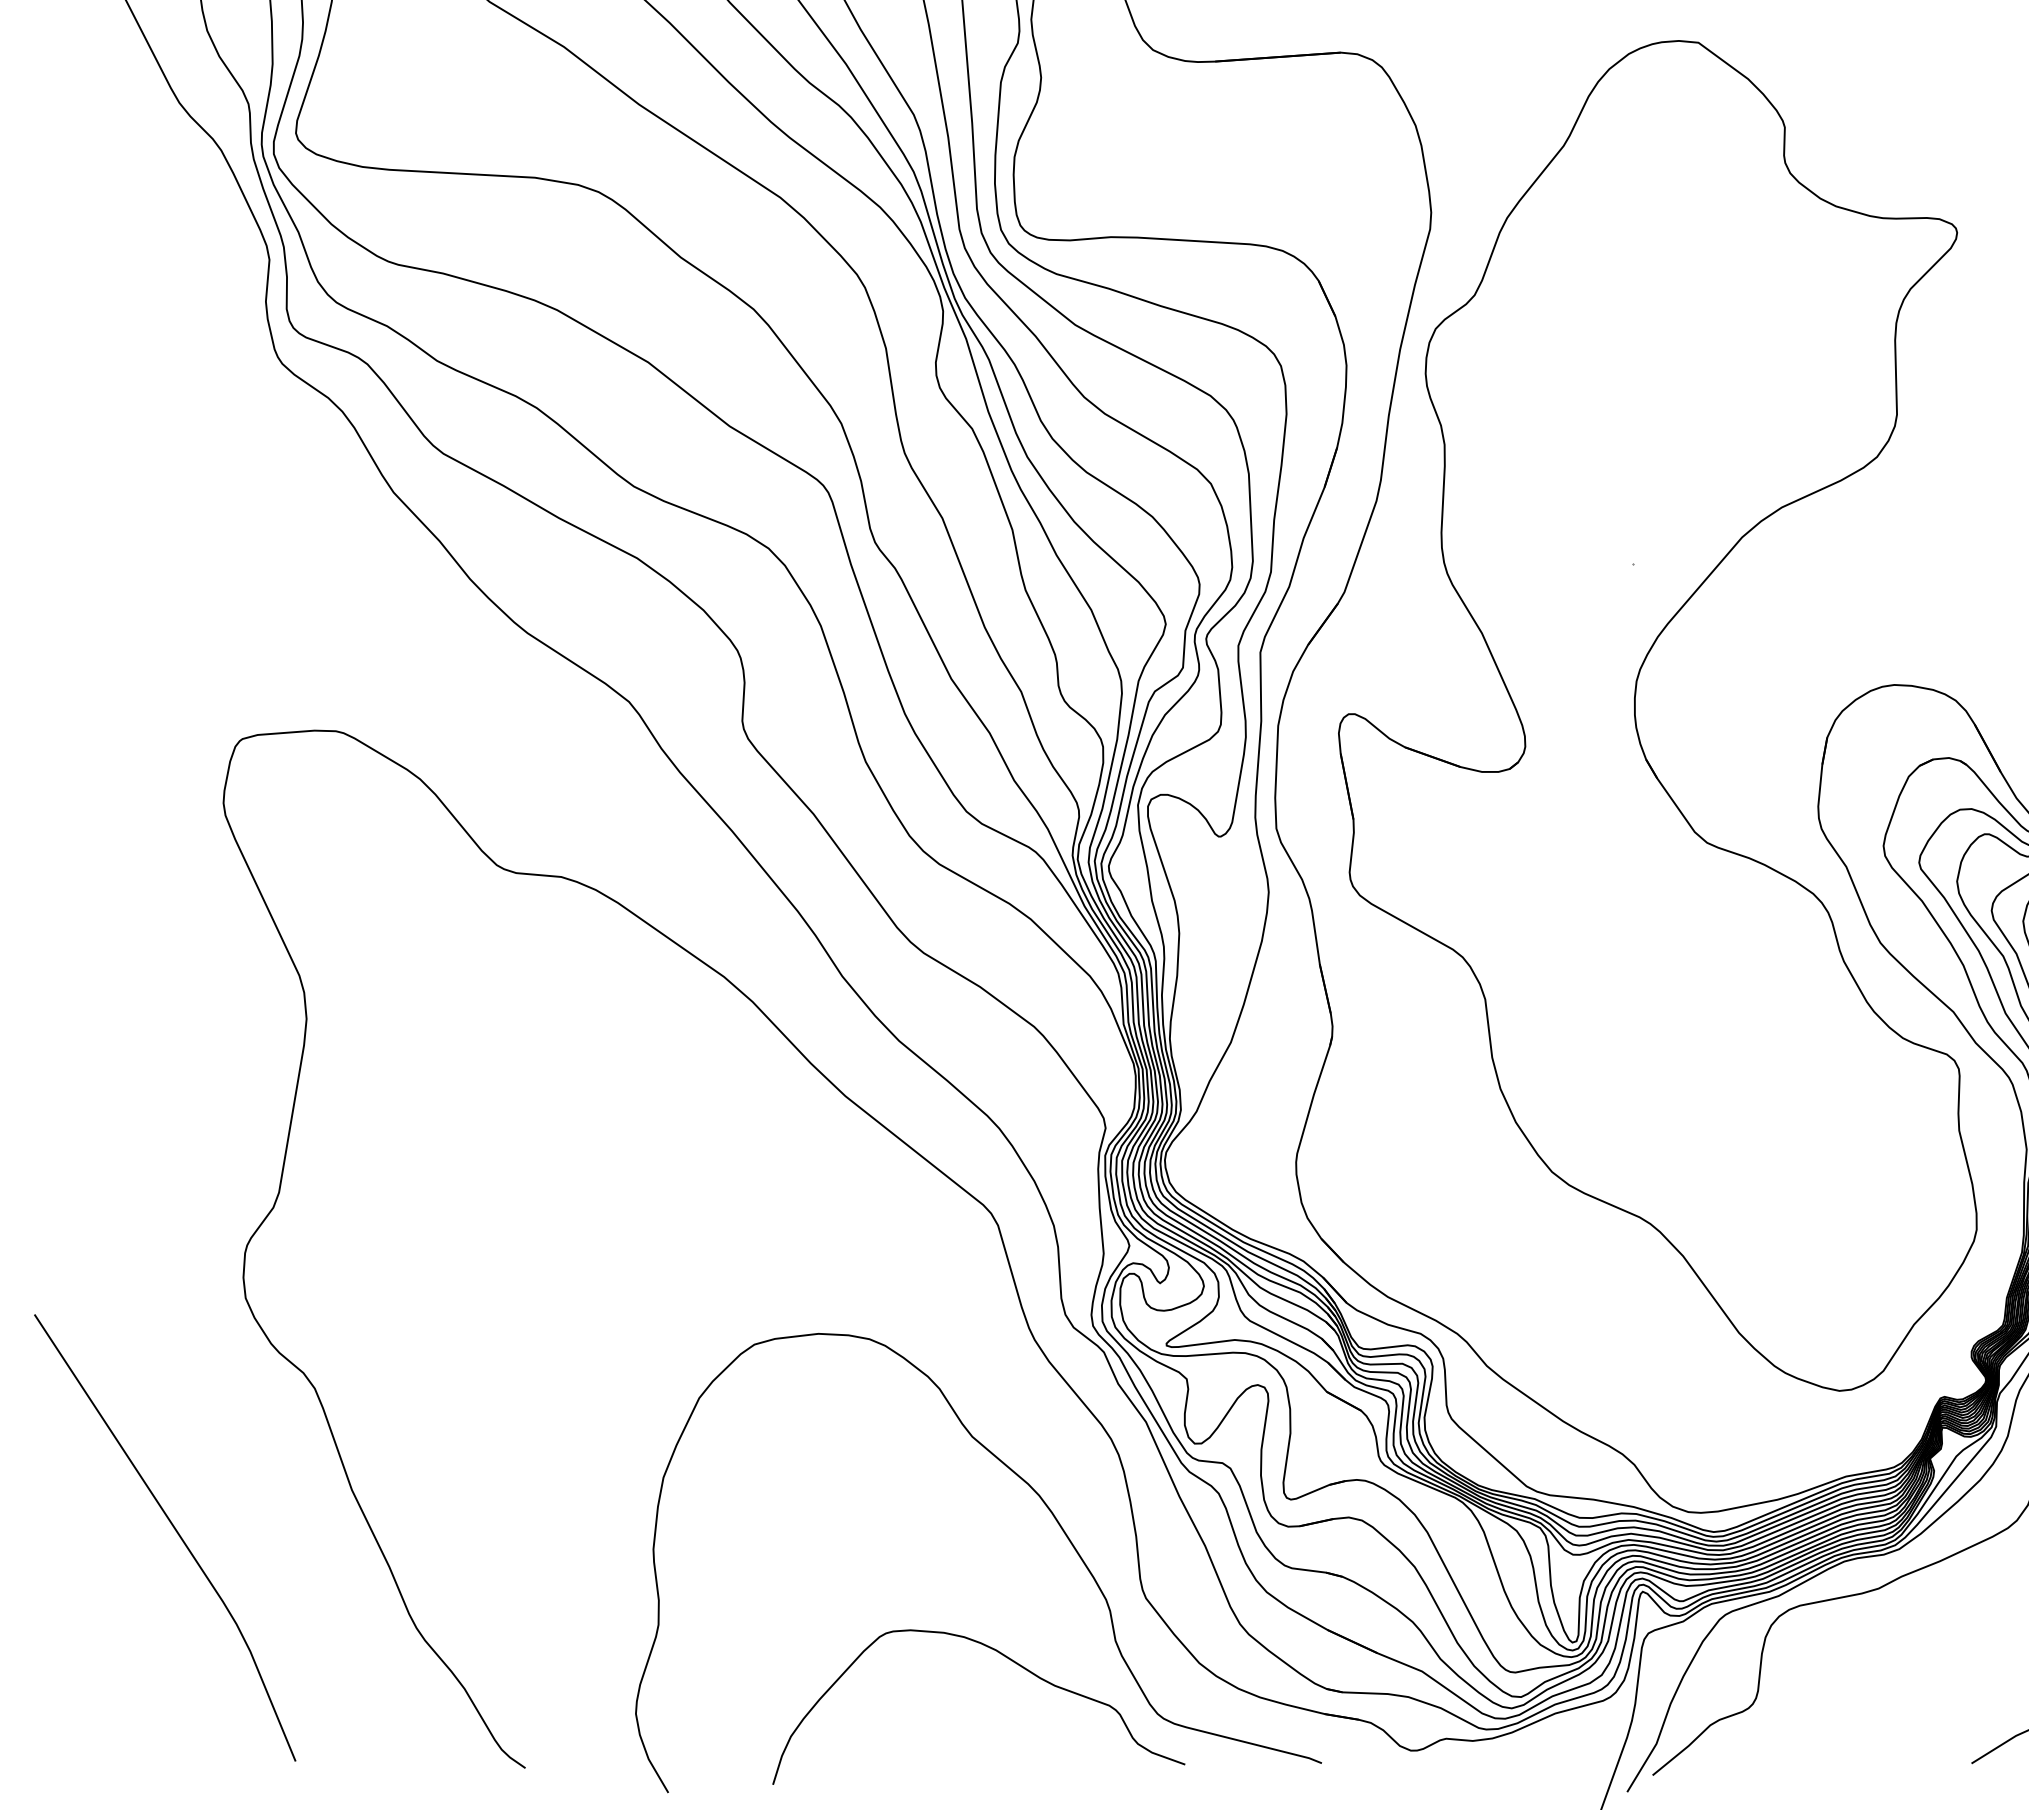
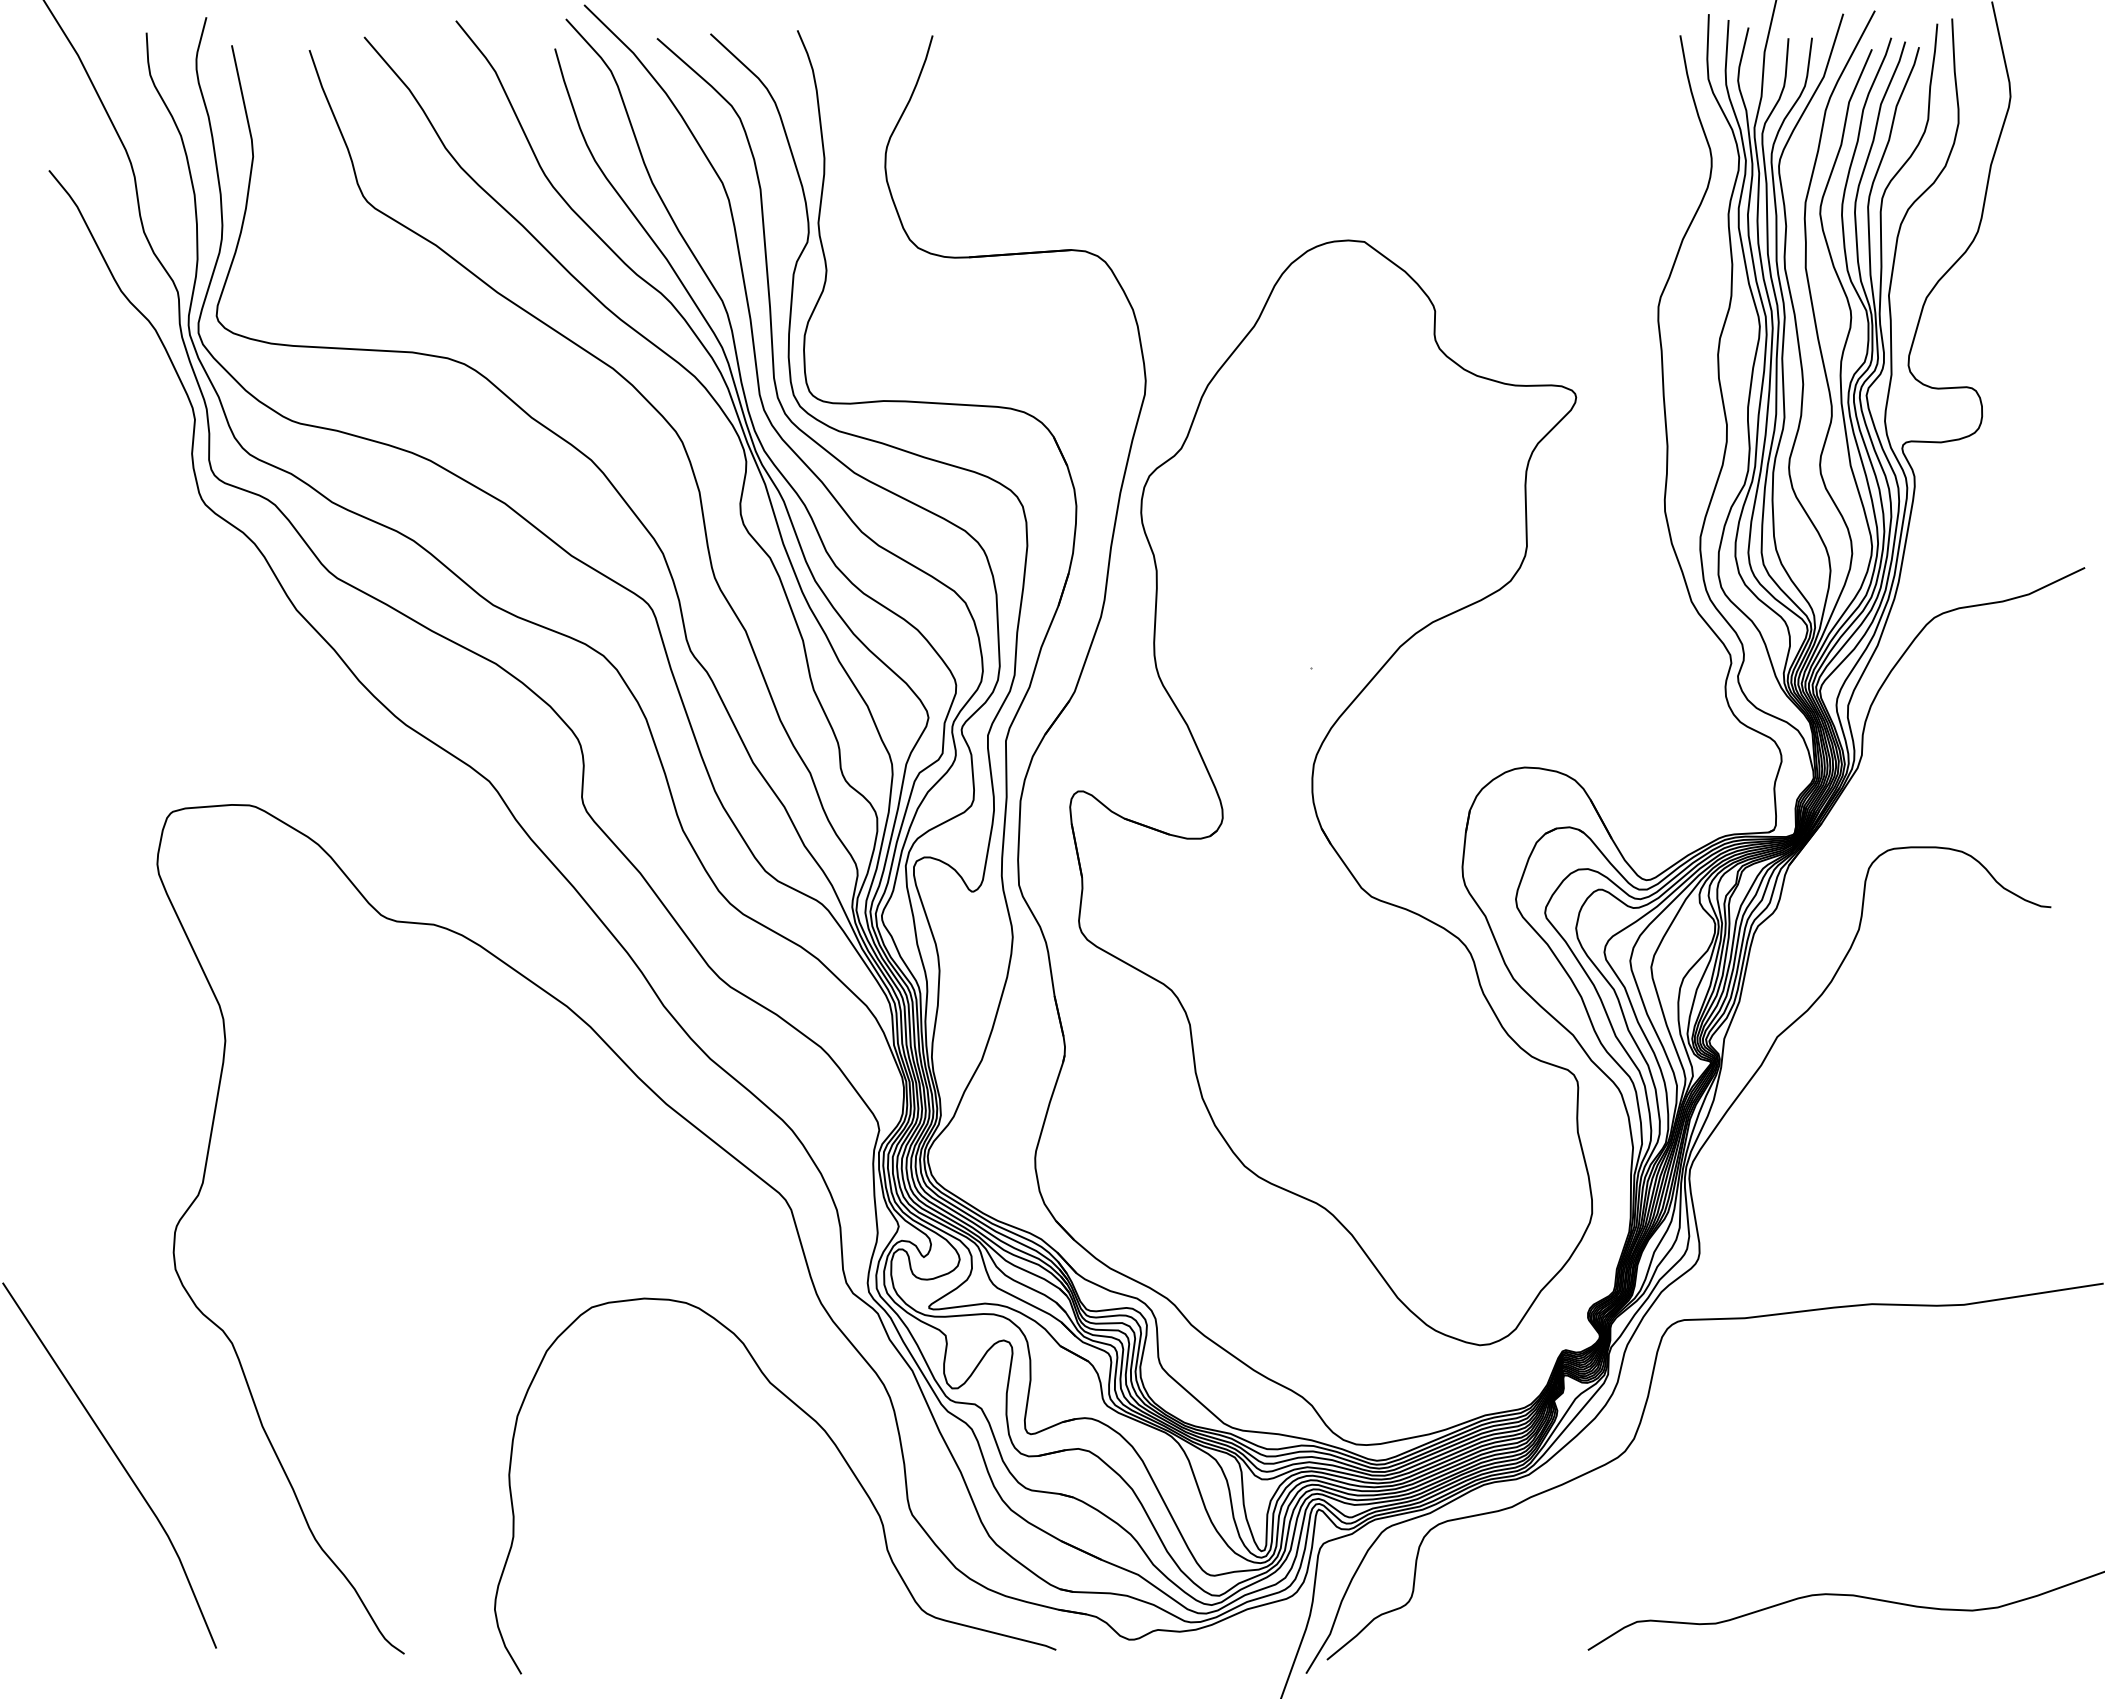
curve: (1010, 1661) -> (801, 1566), removed

